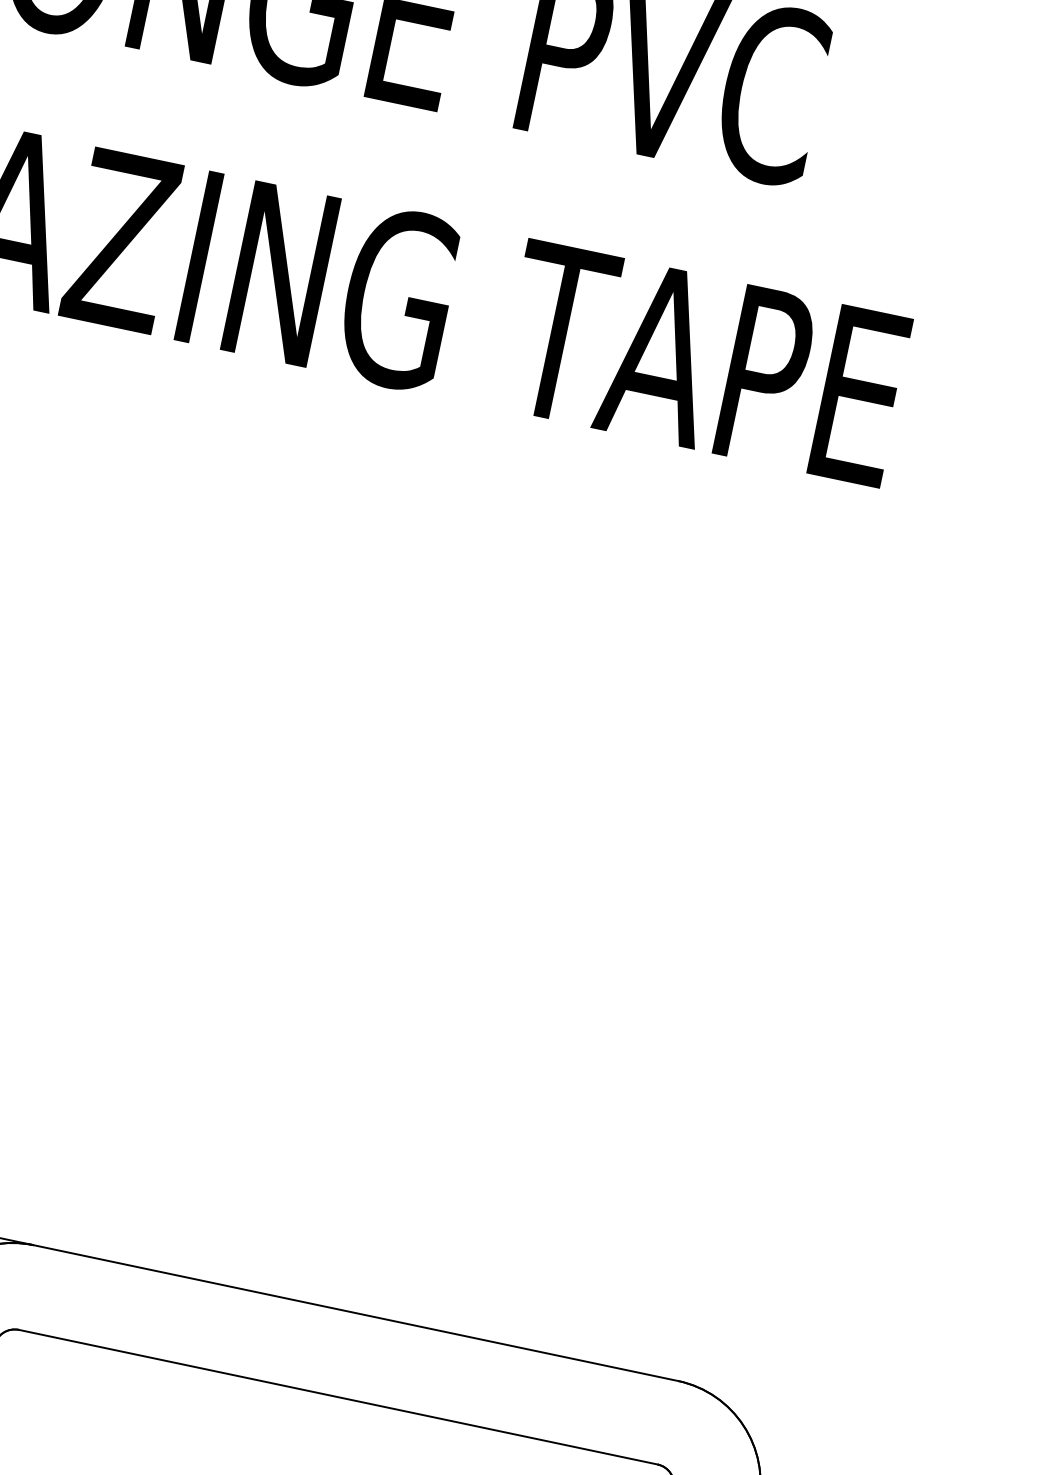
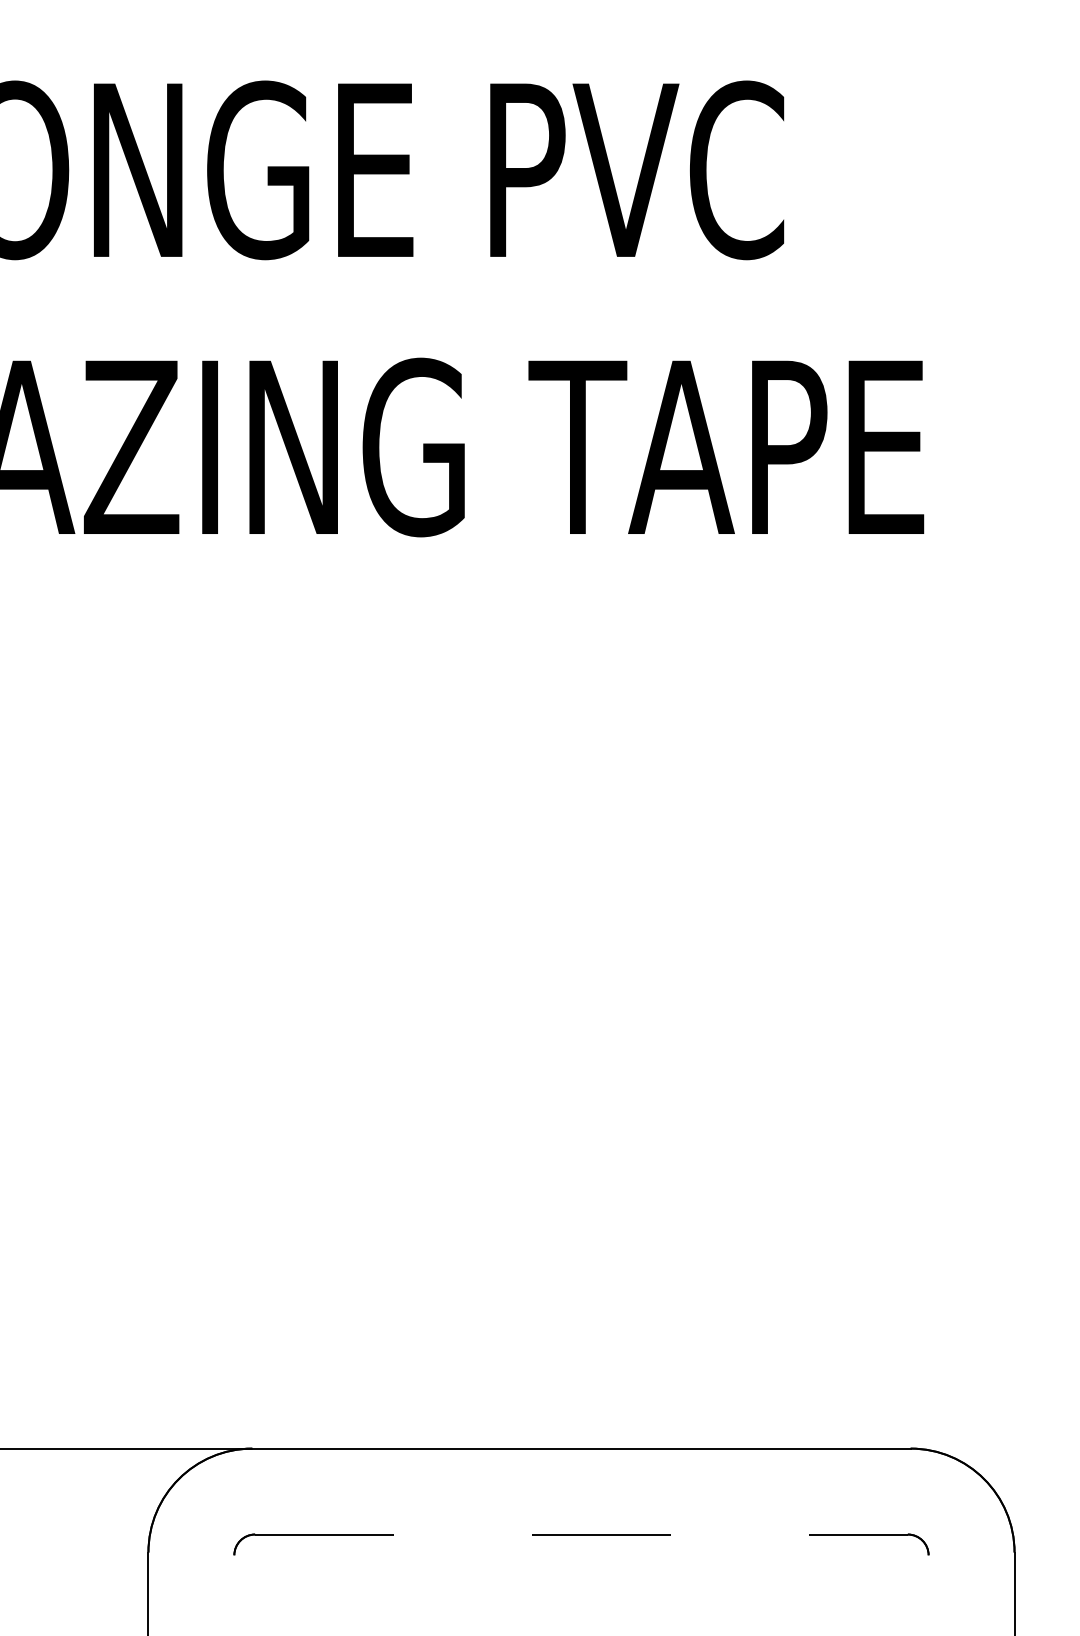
line: (338, 1397) -> (581, 1534), solid -> dashed

